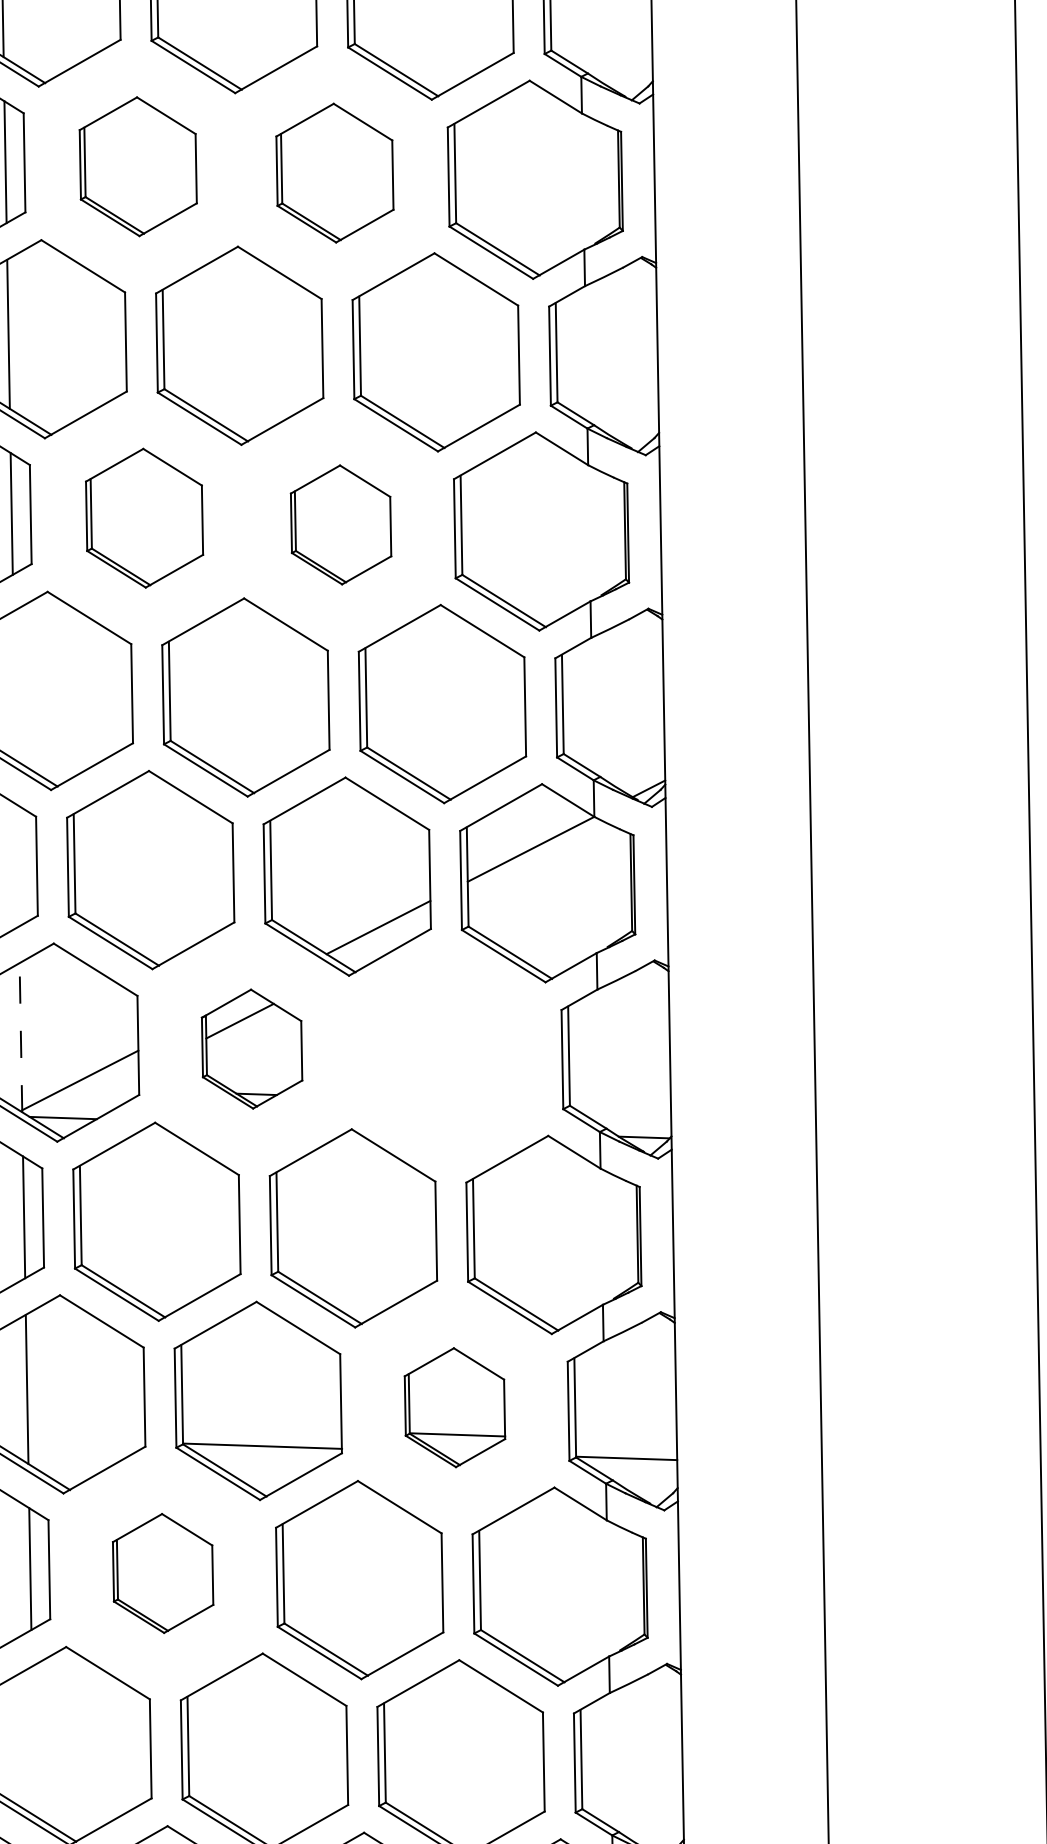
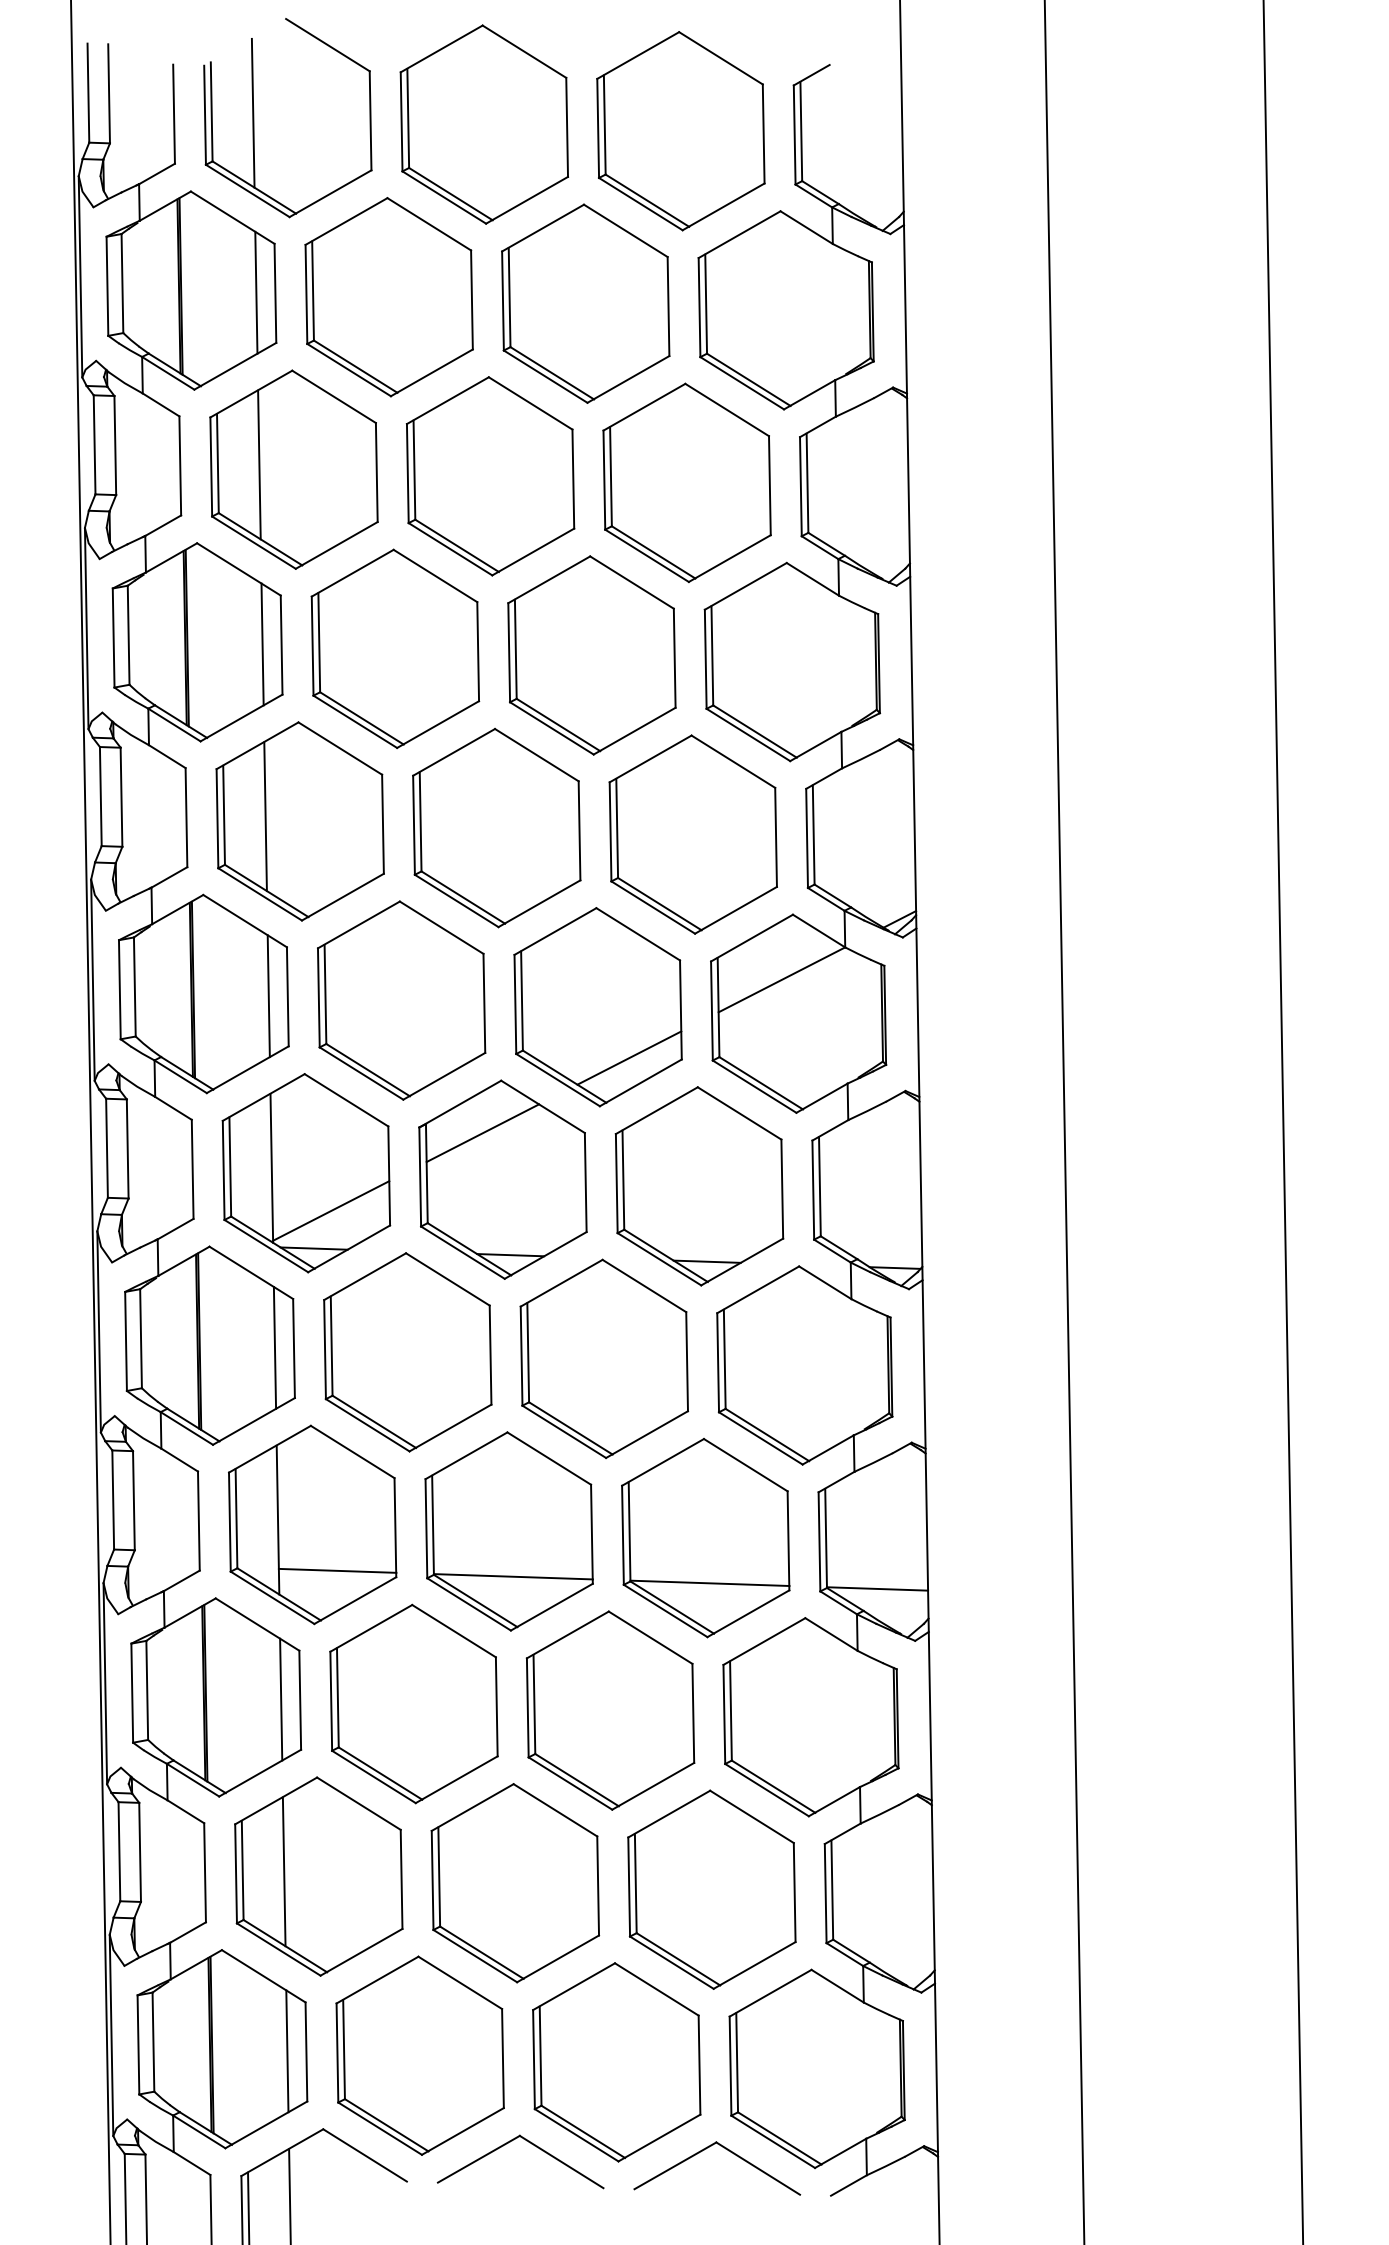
part: (137, 166) -> (388, 297), size x1.43
part: (334, 172) -> (585, 303), size x1.43
part: (144, 517) -> (395, 648), size x1.43
part: (340, 524) -> (591, 655), size x1.67
line: (14, 685) -> (265, 816), added
line: (17, 865) -> (268, 996), added
line: (20, 1036) -> (271, 1167), dashed -> solid
part: (251, 1048) -> (502, 1179), size x1.67
part: (448, 1055) -> (699, 1186), added
part: (454, 1407) -> (705, 1538), size x1.67
line: (86, 1439) -> (337, 1570), added
part: (162, 1572) -> (413, 1703), size x1.67
line: (32, 1740) -> (283, 1871), added

